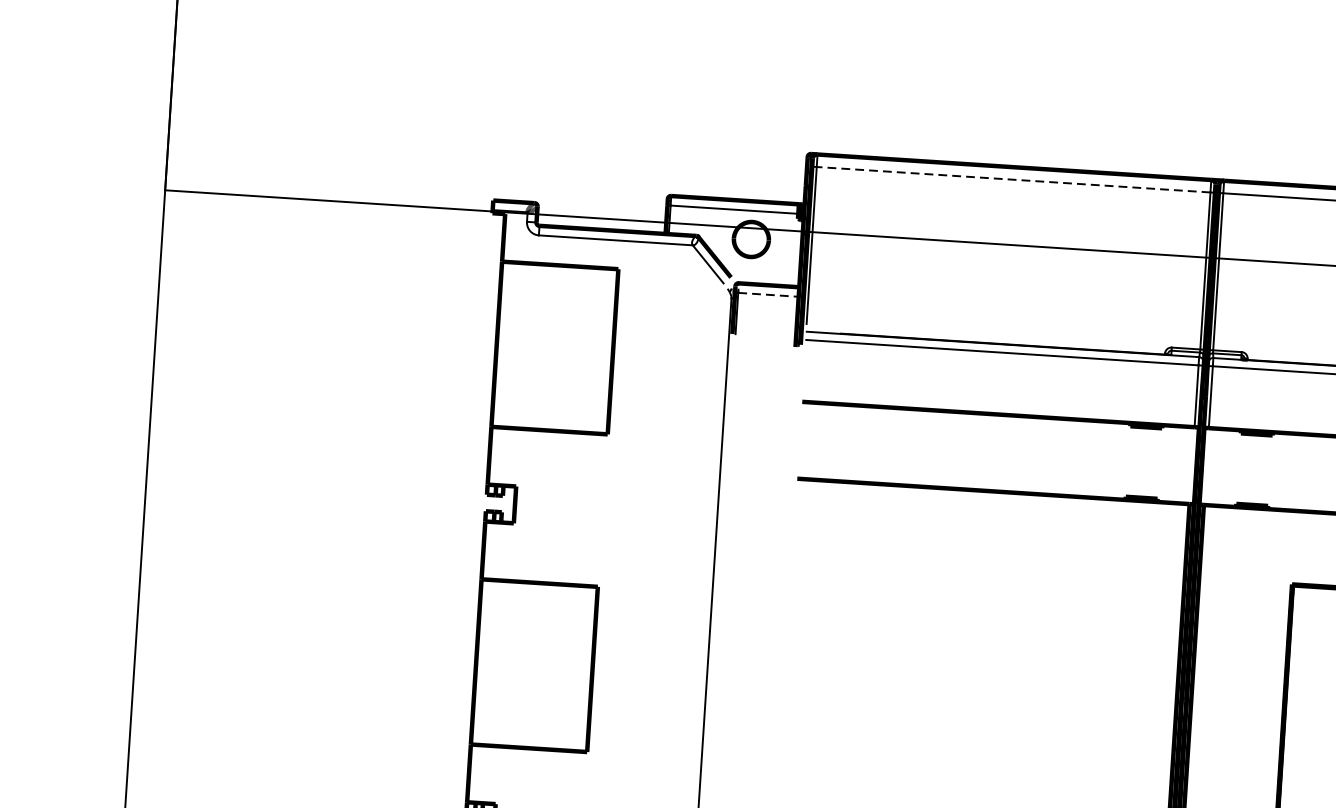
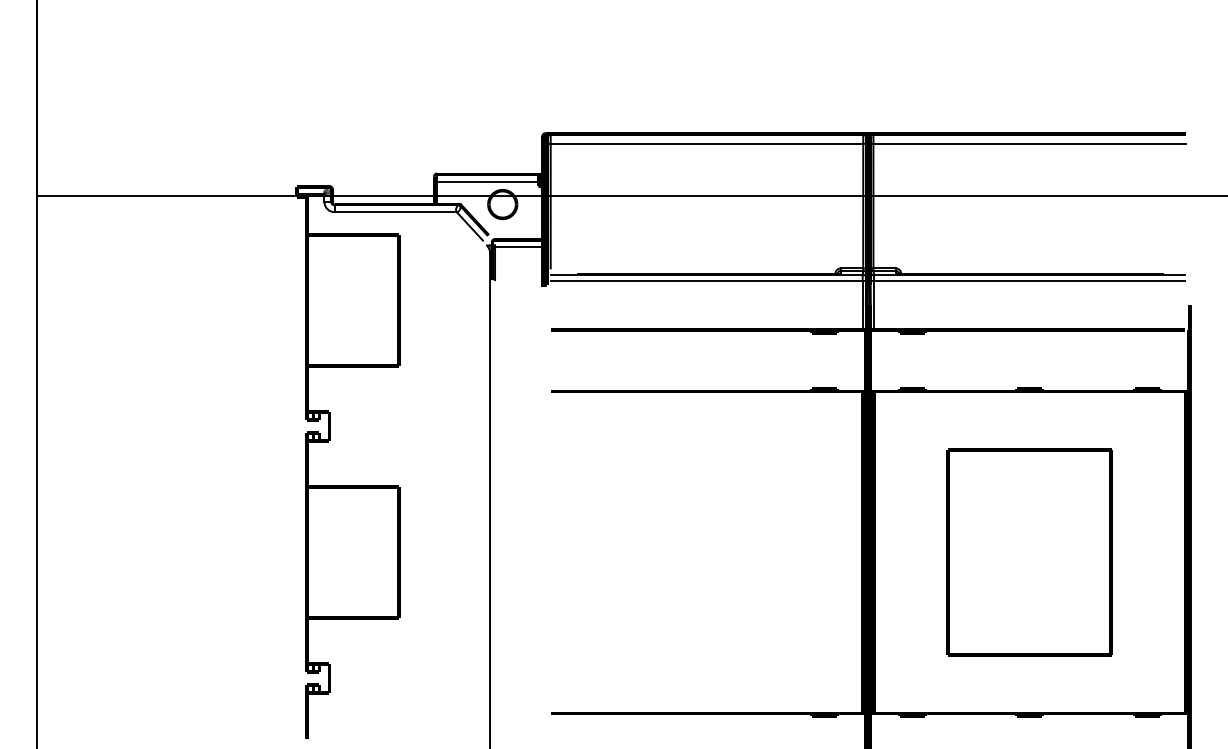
line: (1013, 179) -> (706, 143), dashed -> solid
line: (769, 295) -> (519, 247), dashed -> solid

